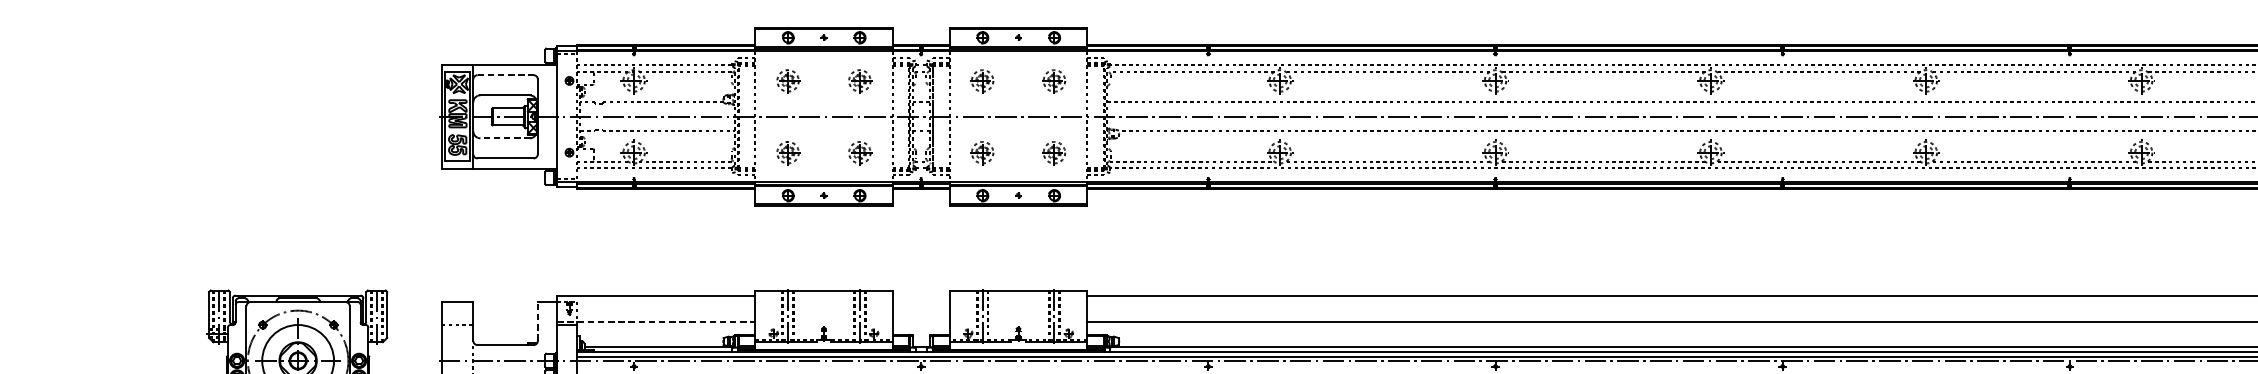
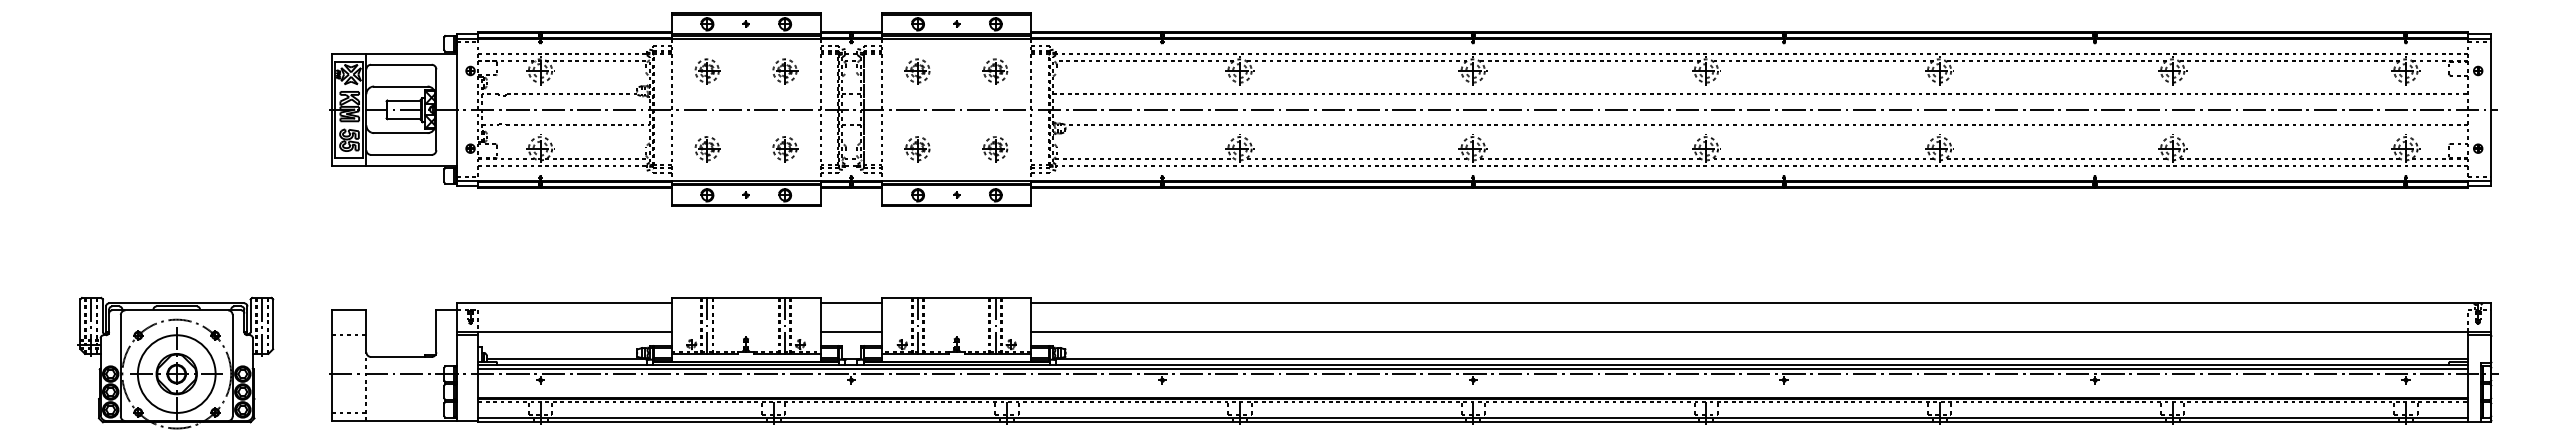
line: (505, 74) -> (401, 64), dashed -> solid
line: (504, 138) -> (400, 133), dashed -> solid
line: (921, 295) -> (851, 303), added
line: (538, 321) -> (436, 331), dashed -> solid
line: (656, 322) -> (564, 332), dashed -> solid
line: (921, 322) -> (851, 332), added

